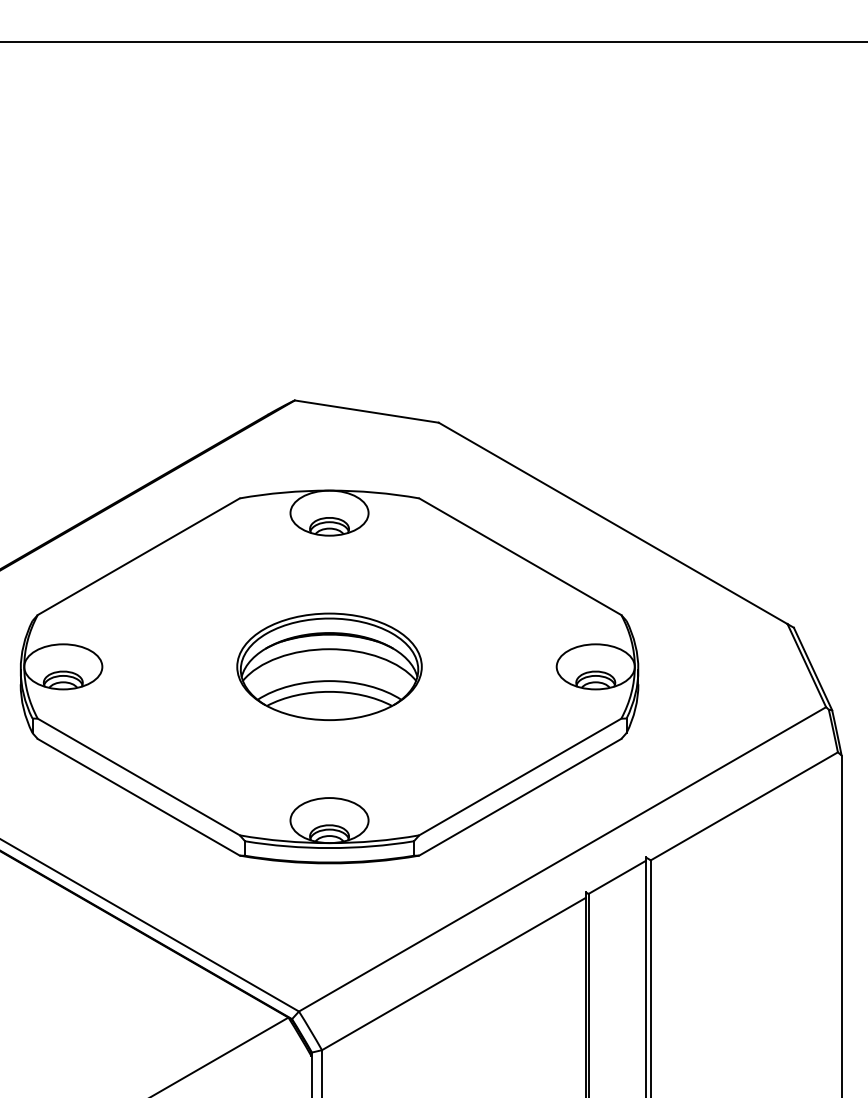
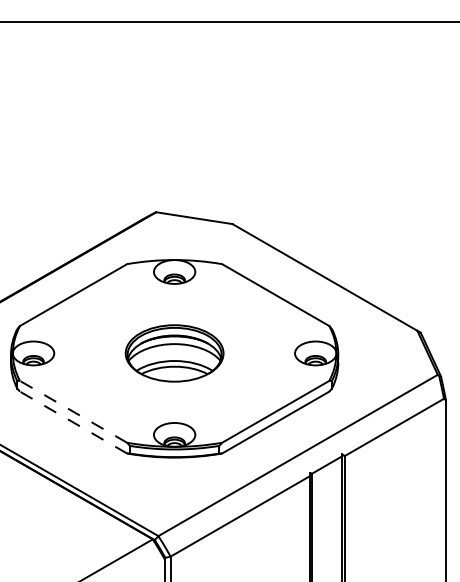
line: (138, 776) -> (73, 411), solid -> dashed
line: (138, 797) -> (73, 422), solid -> dashed

